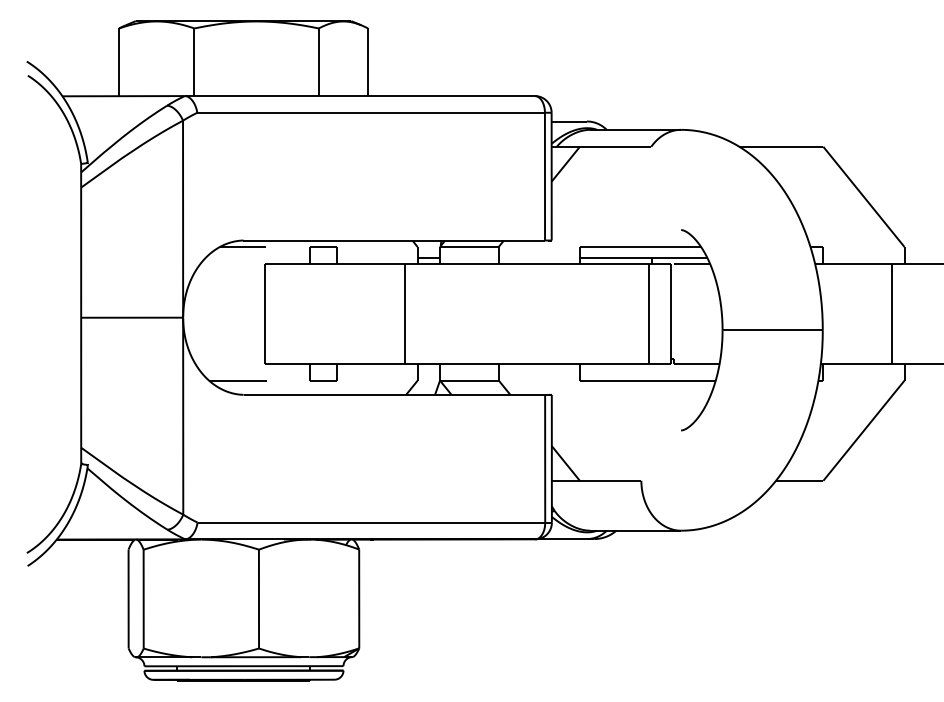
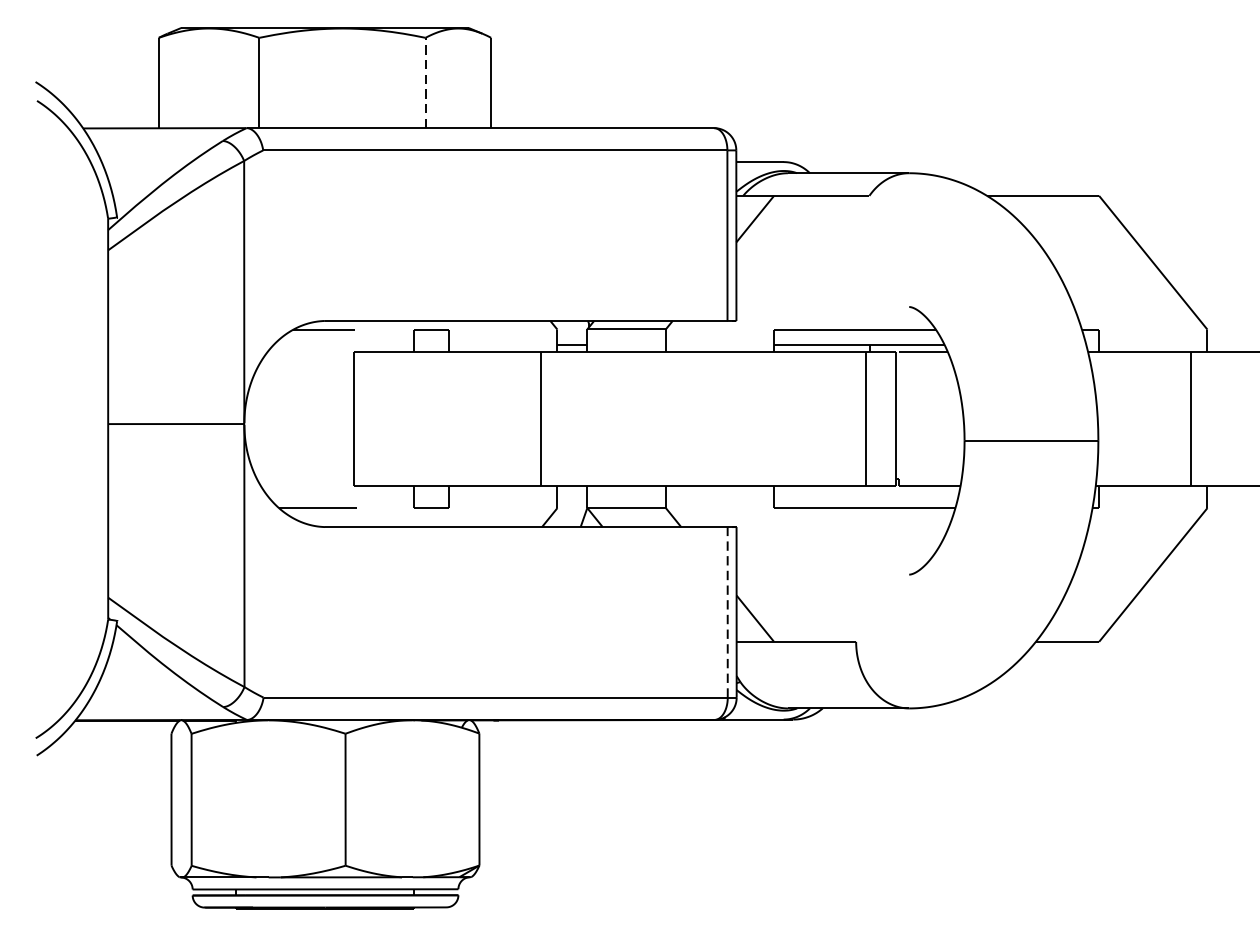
line: (318, 62) -> (425, 83), solid -> dashed
line: (545, 458) -> (728, 612), solid -> dashed

